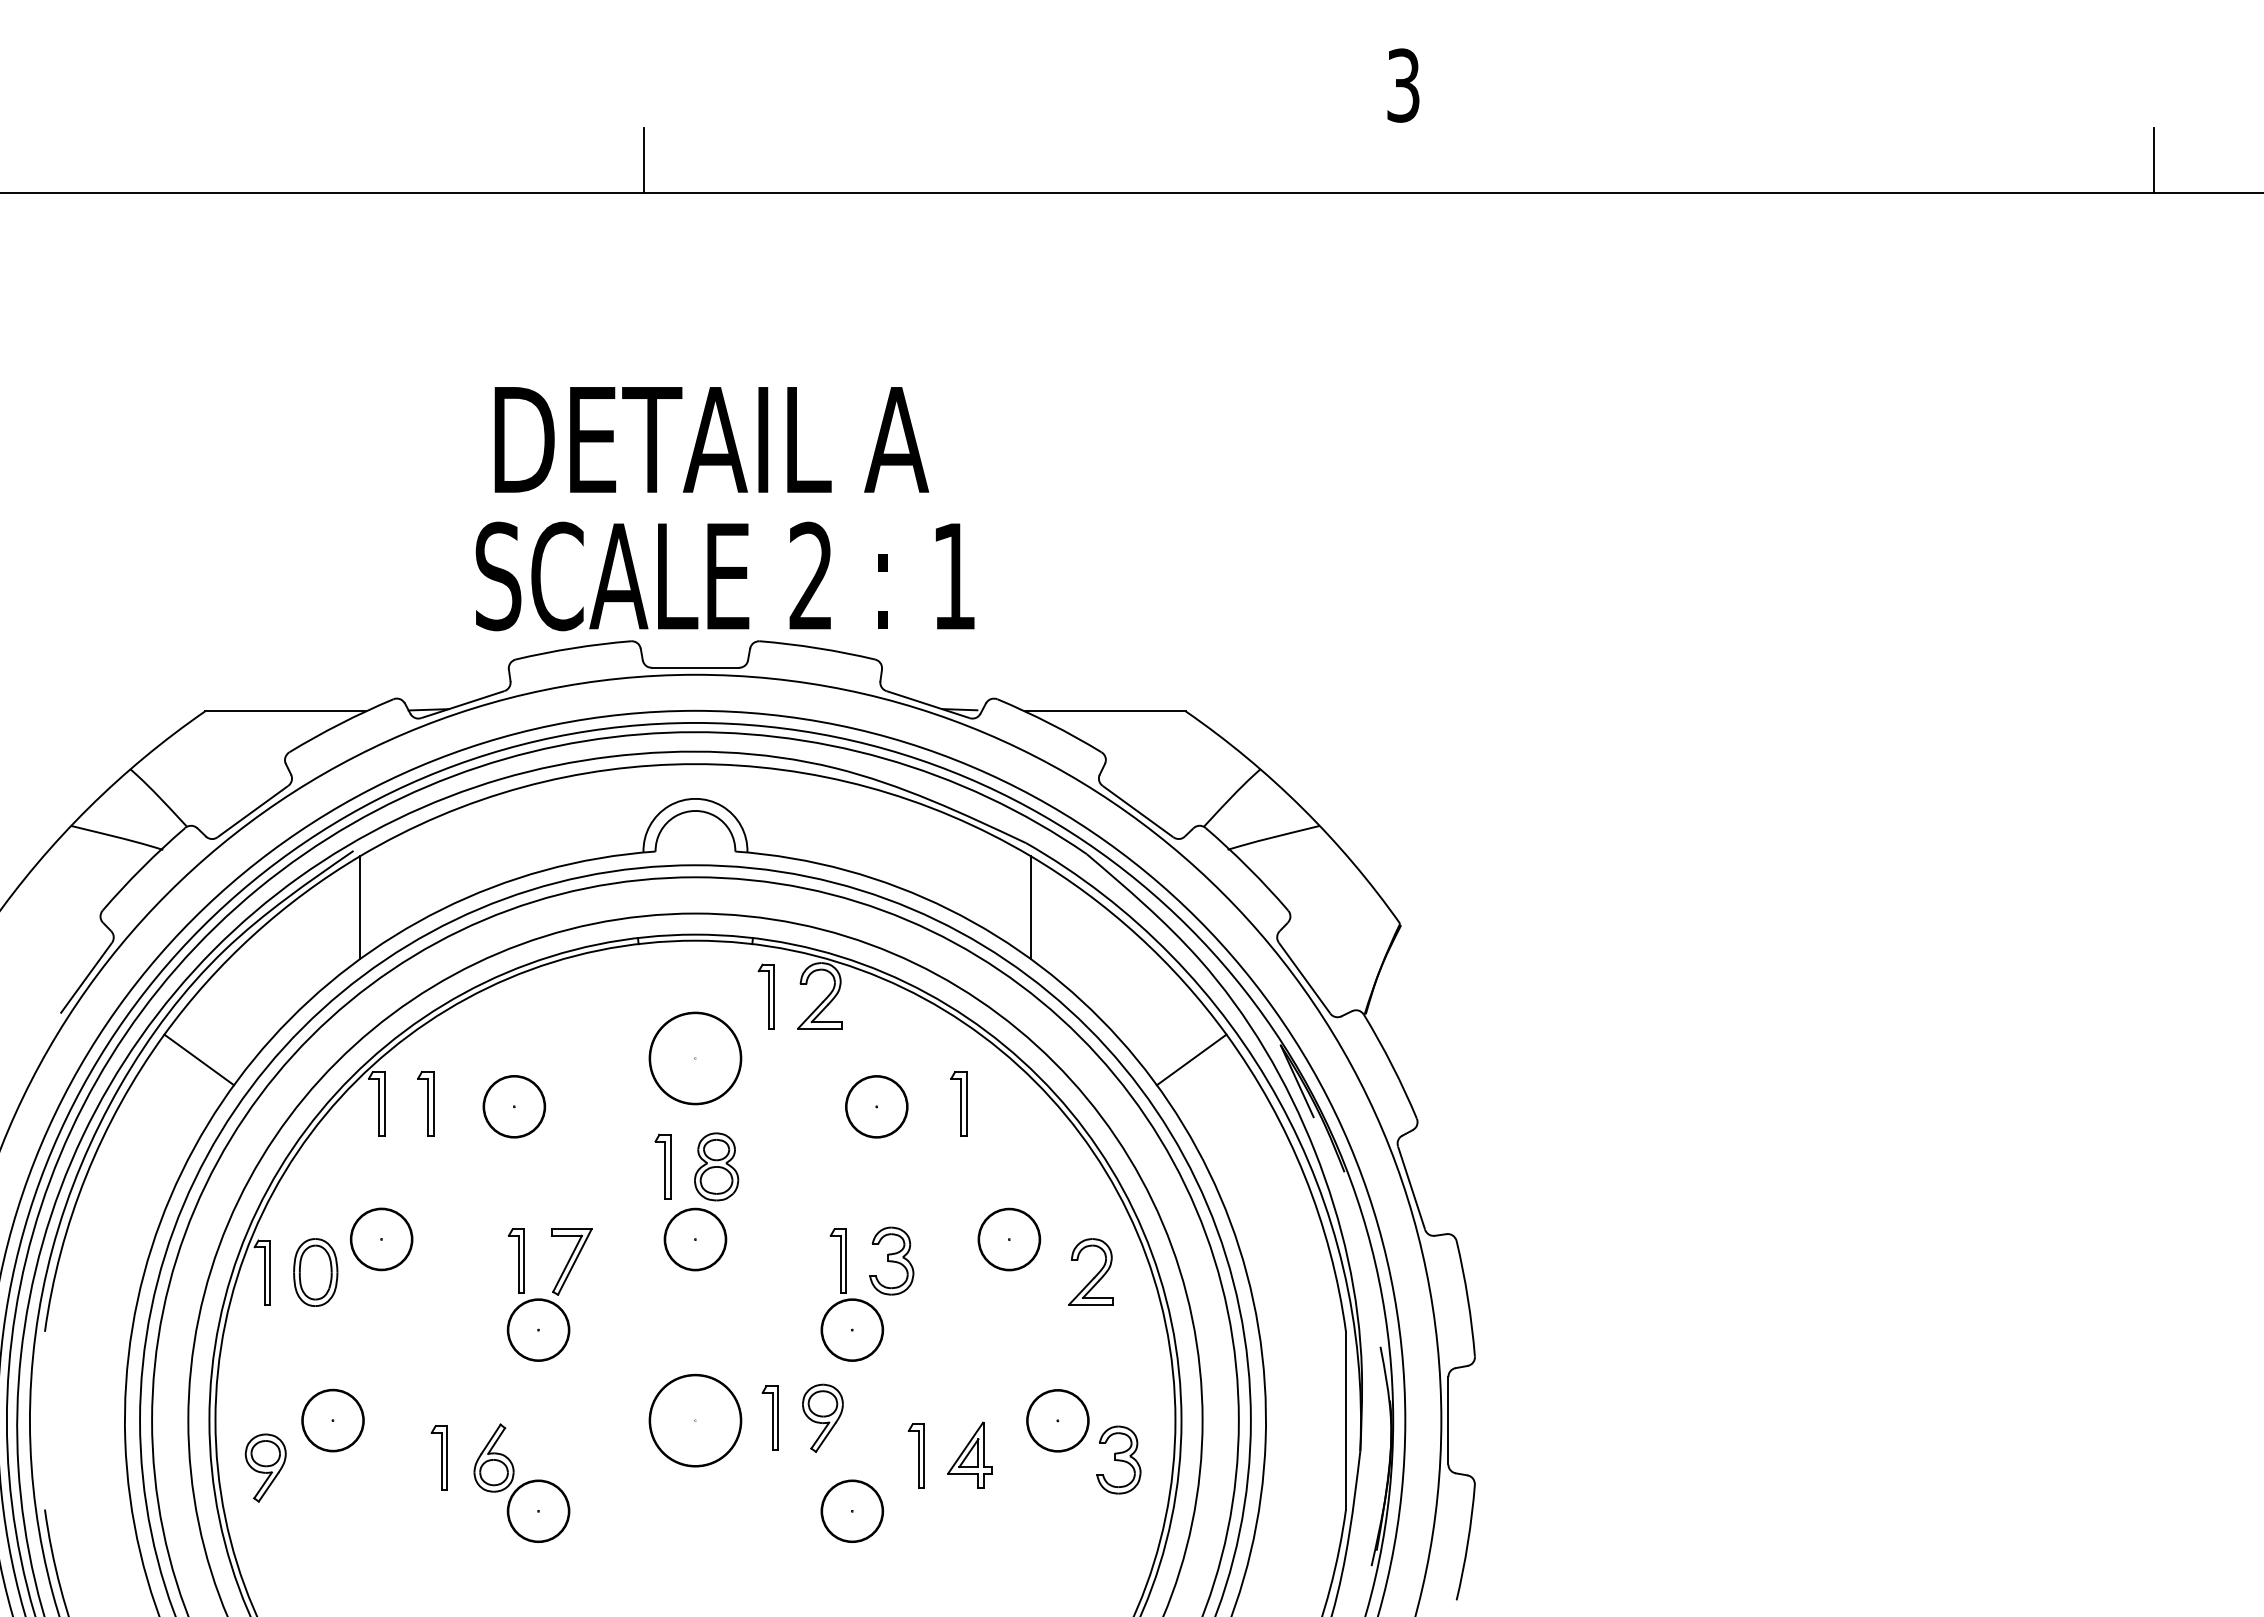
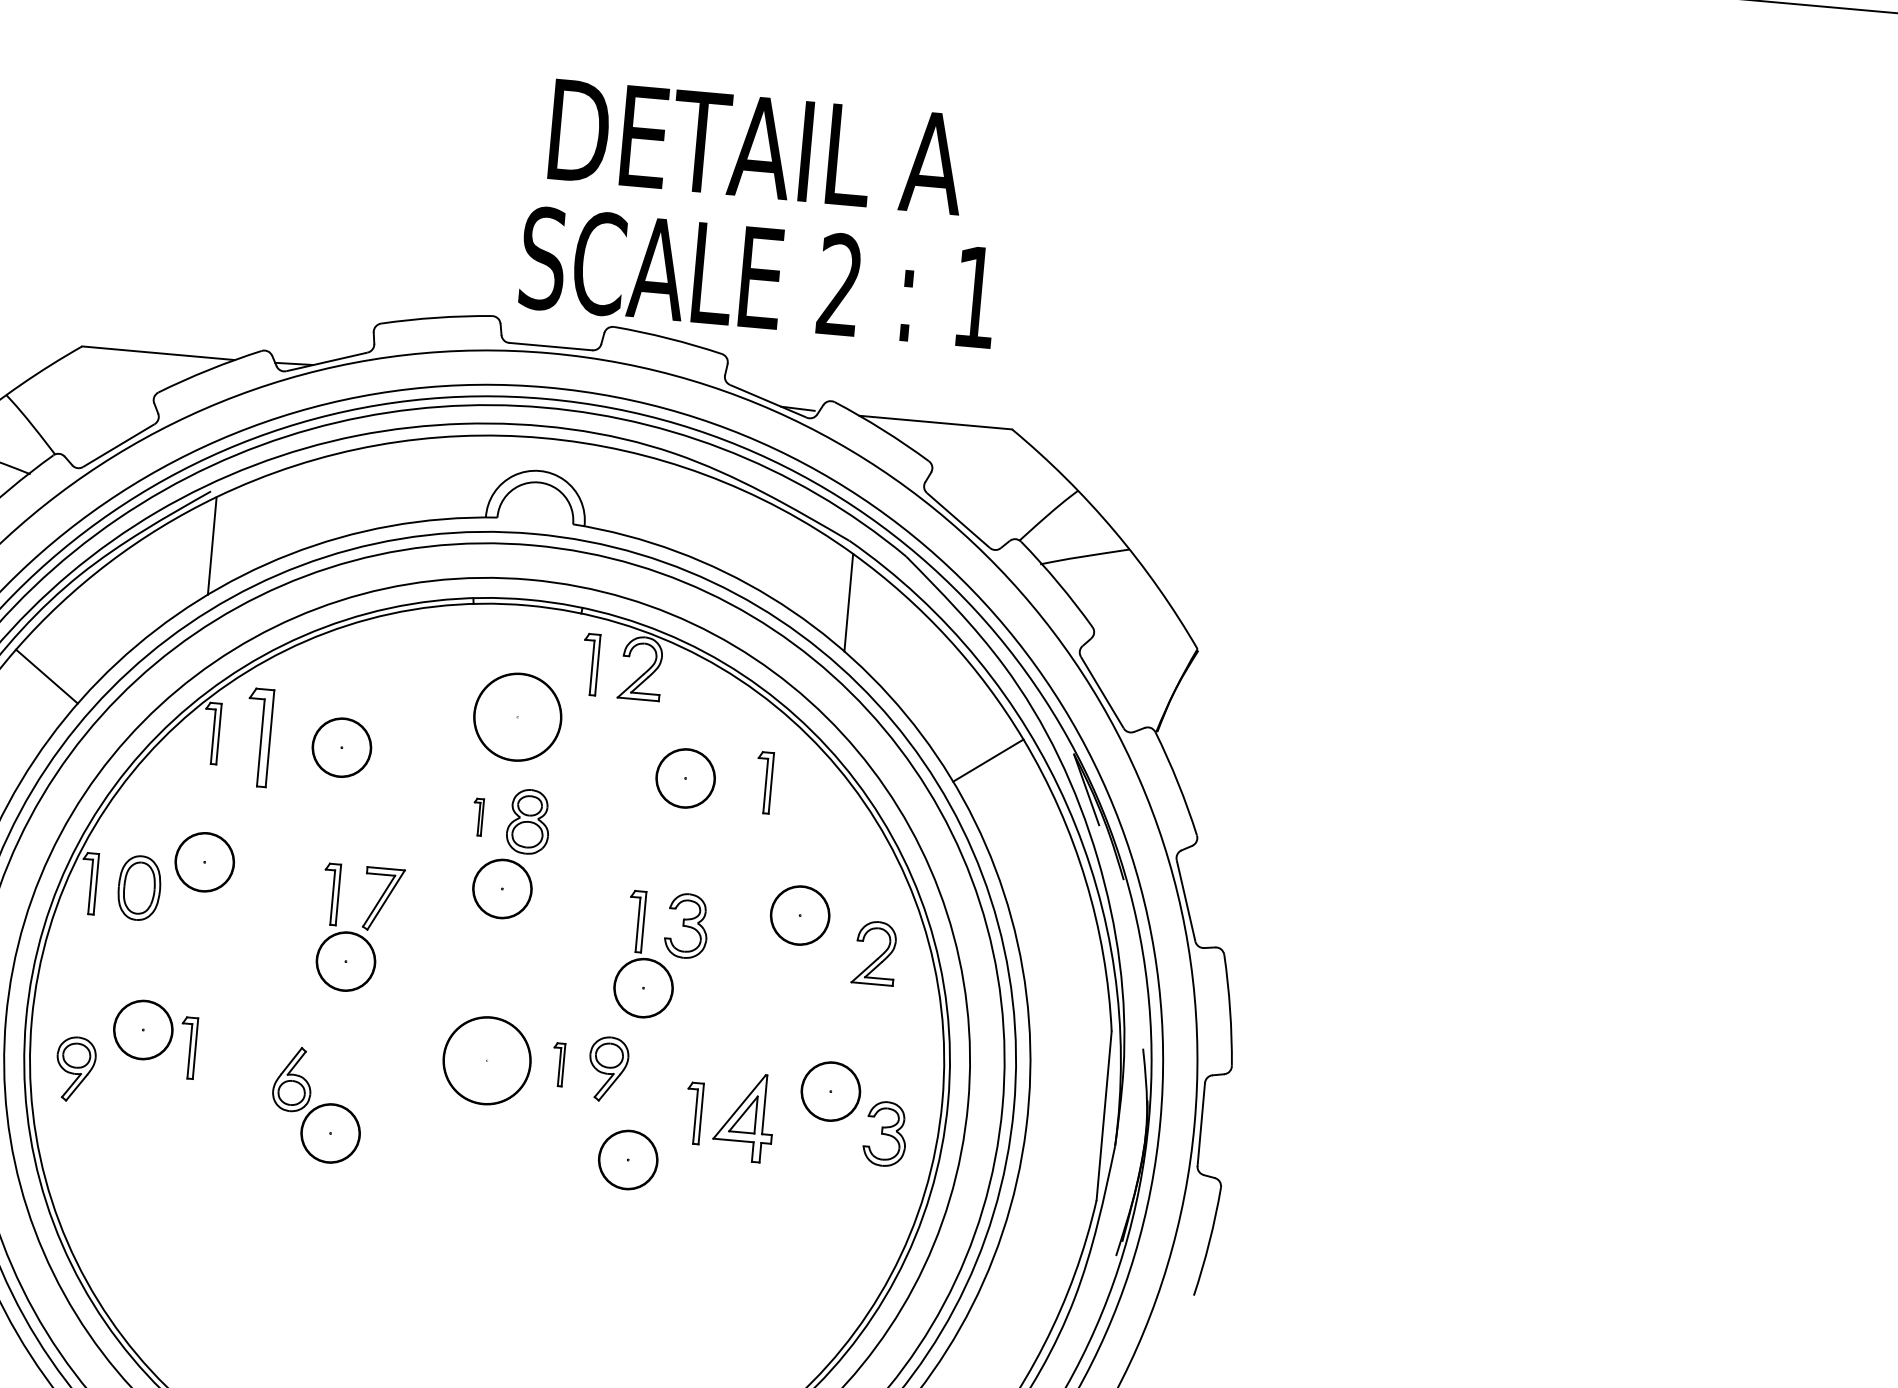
text: (724, 509) -> (763, 214), moved
part: (425, 1103) -> (257, 737), size x1.6
part: (662, 1166) -> (477, 816), size x0.6
part: (769, 1417) -> (557, 1064), size x0.7
part: (969, 1454) -> (744, 1116), size x1.4
part: (438, 1457) -> (187, 1047), moved

